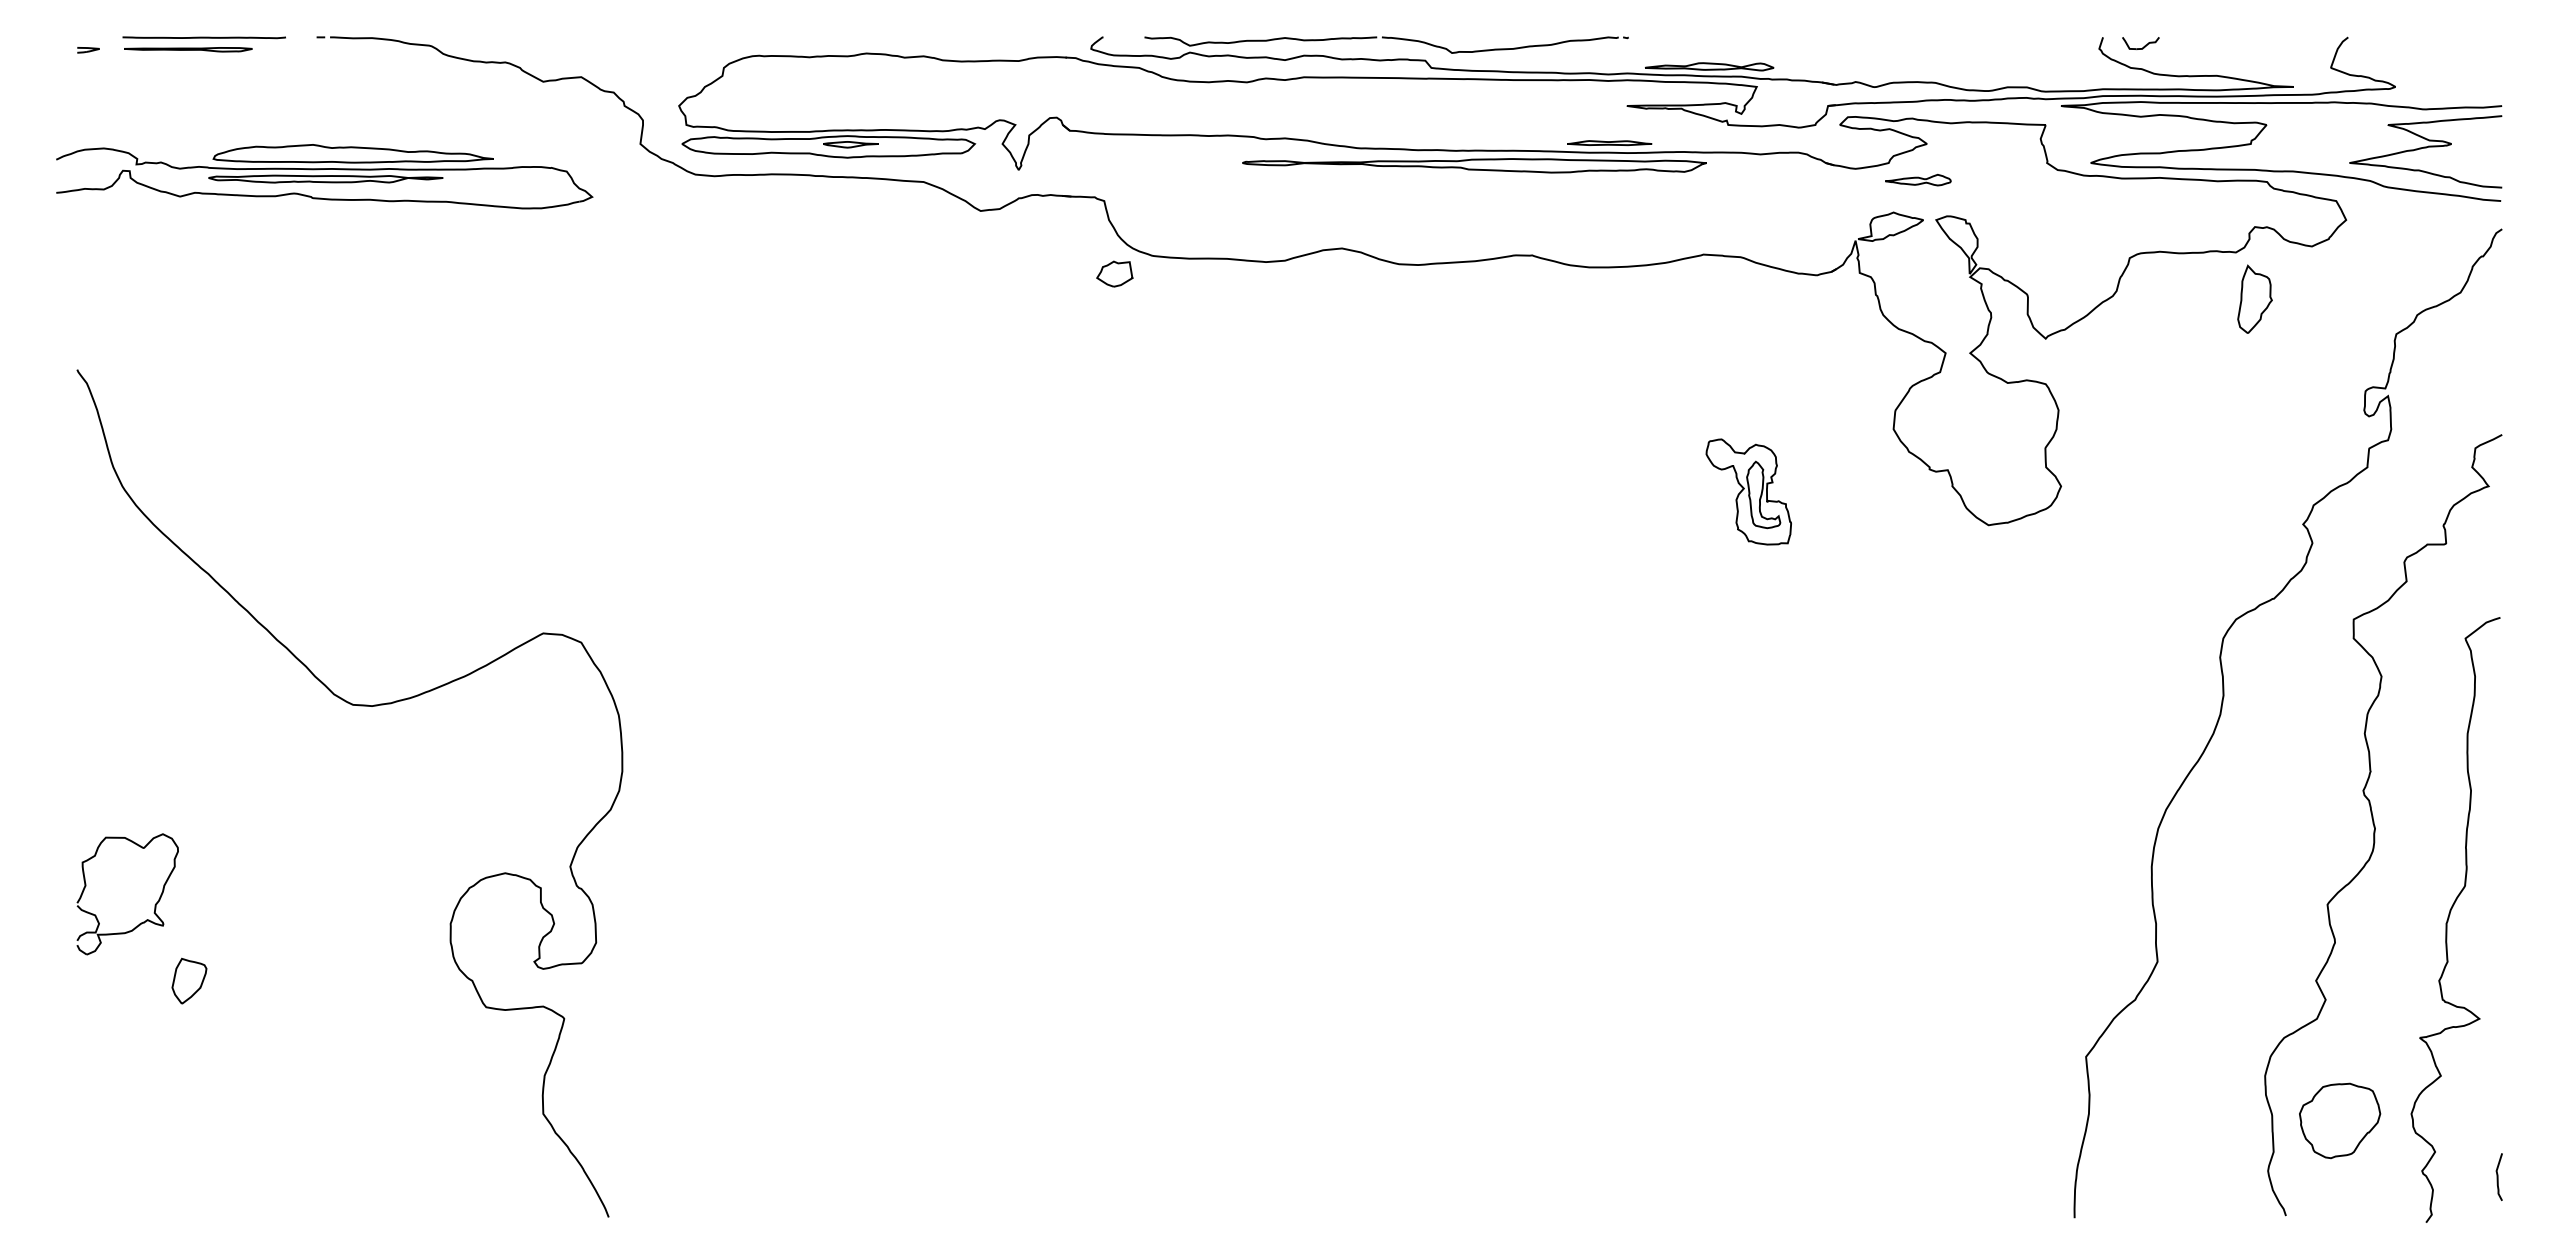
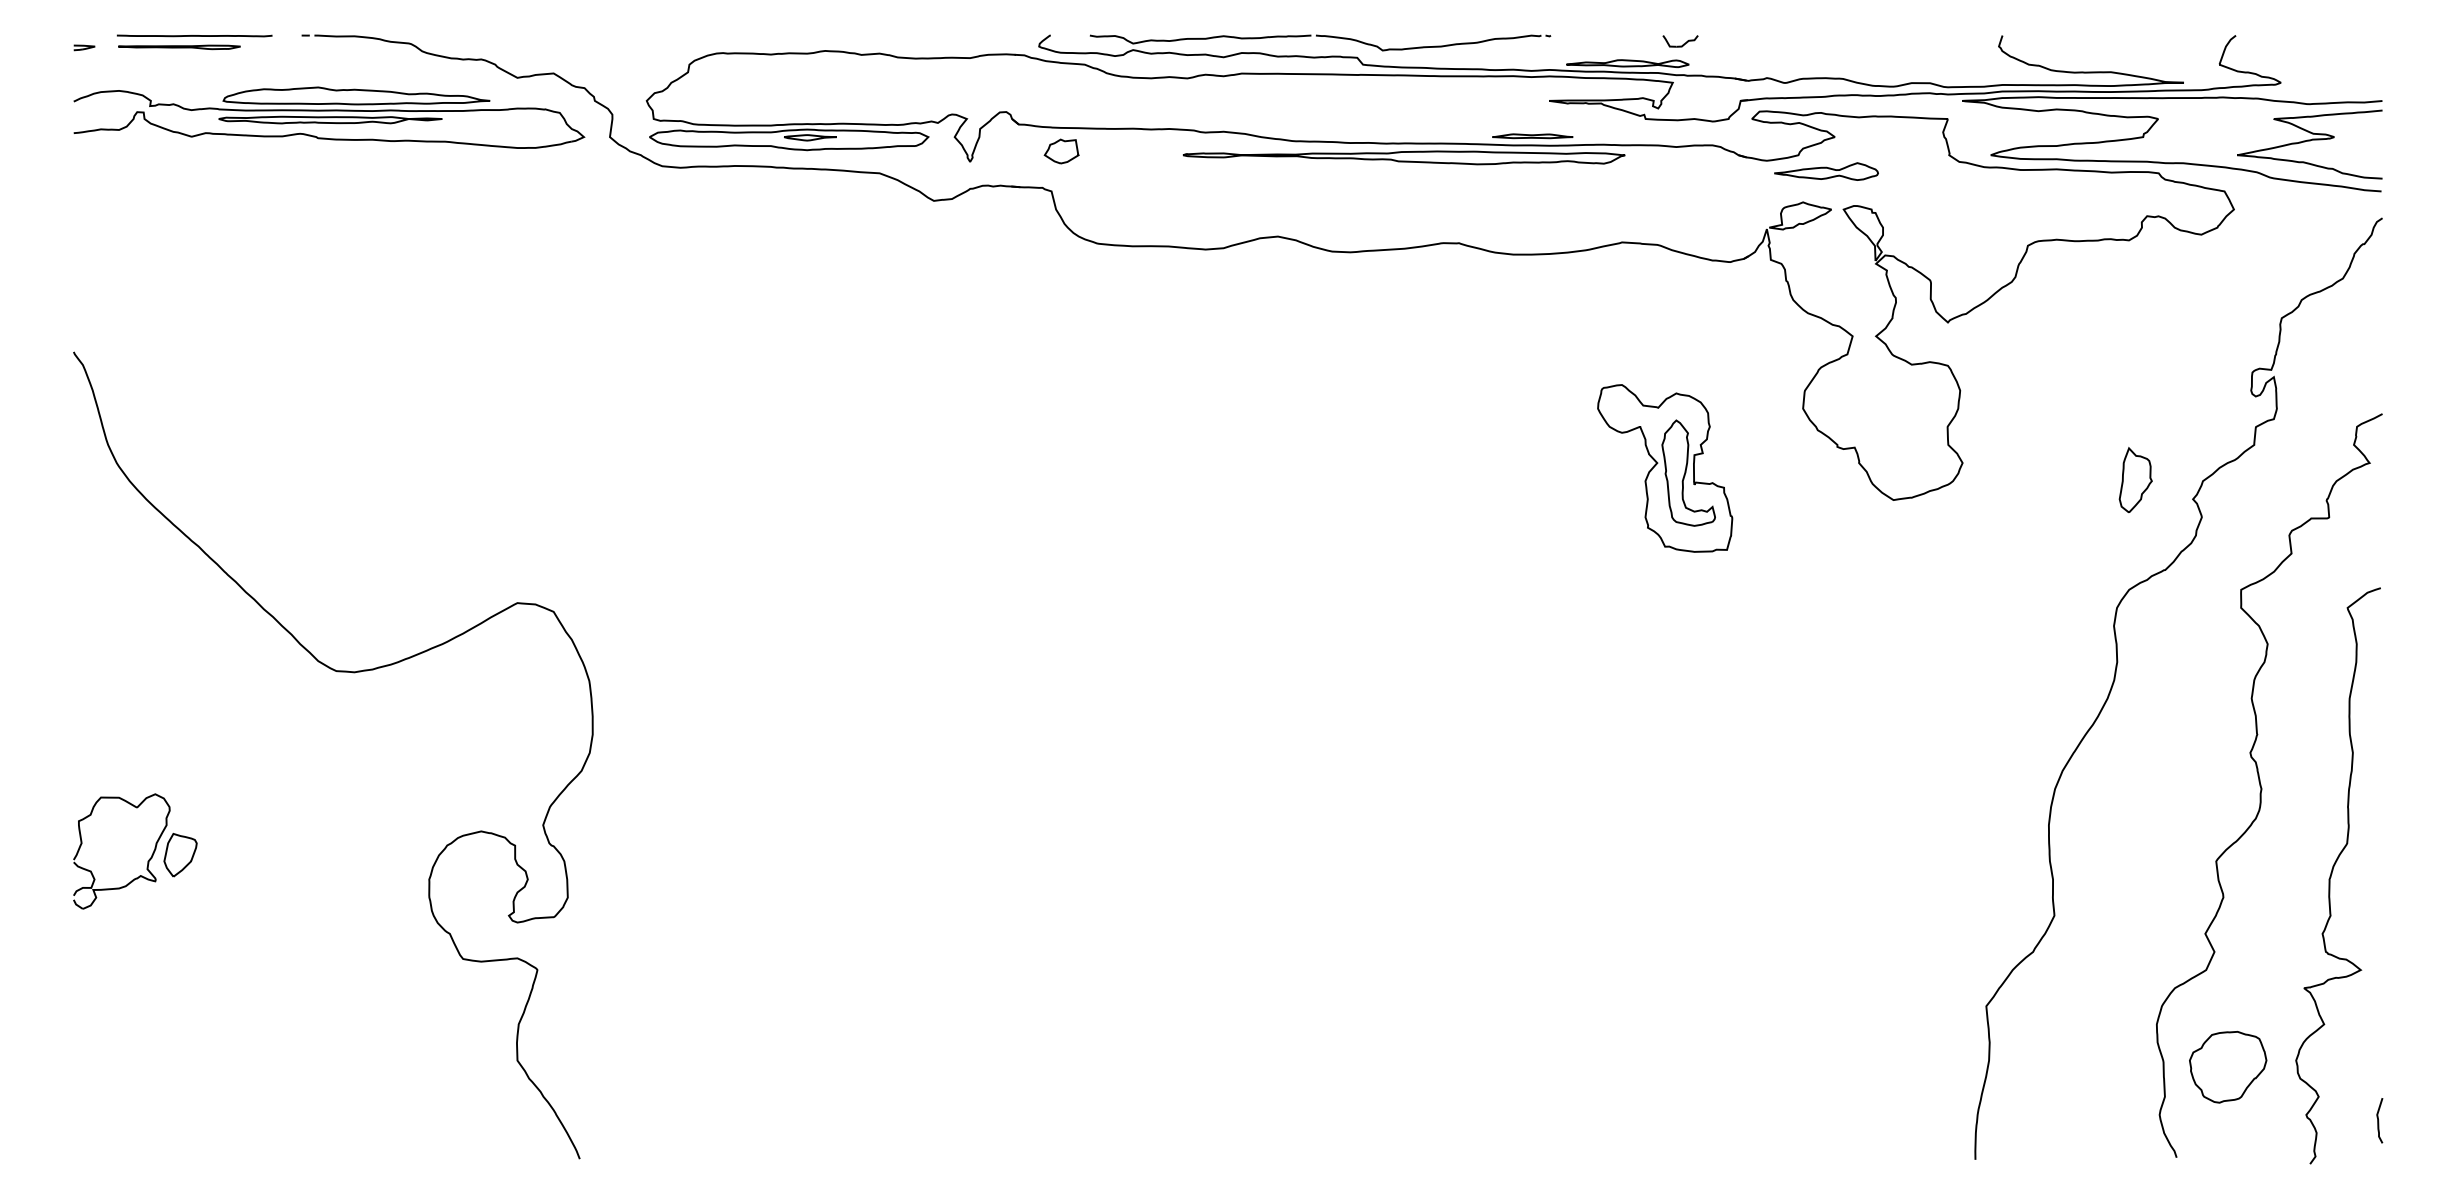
part: (2140, 43) -> (1680, 41), moved
part: (324, 176) -> (329, 117), moved
part: (1918, 179) -> (1826, 170), size x1.67
part: (1114, 273) -> (1061, 150), moved
part: (2254, 298) -> (2135, 479), moved
part: (1748, 491) -> (1664, 467), size x1.67
part: (189, 980) -> (180, 854), moved

